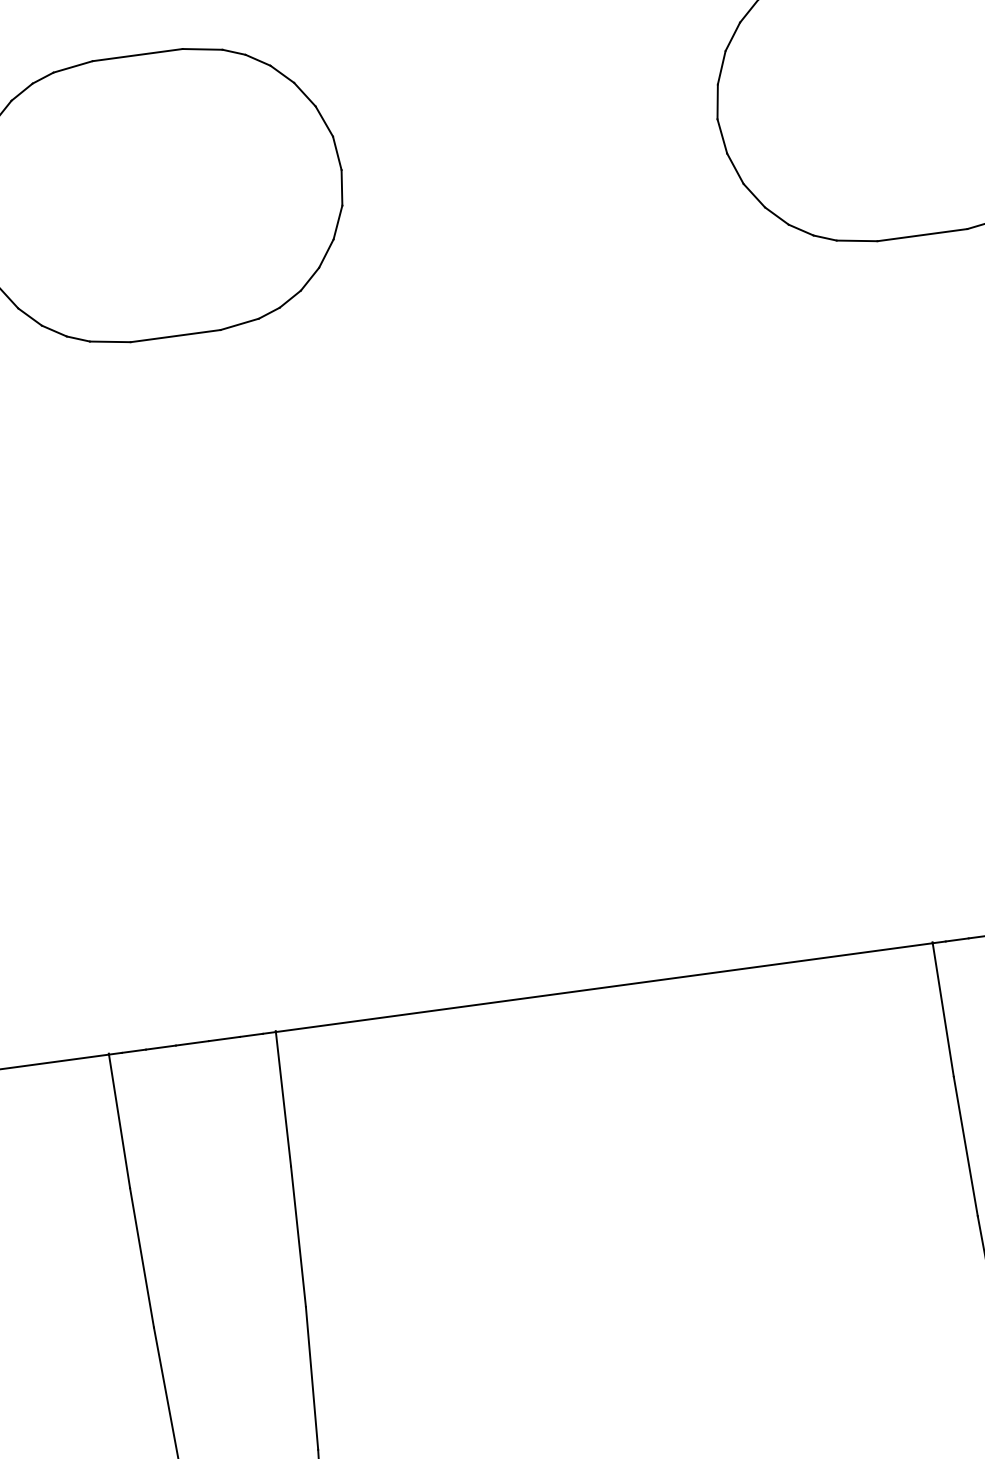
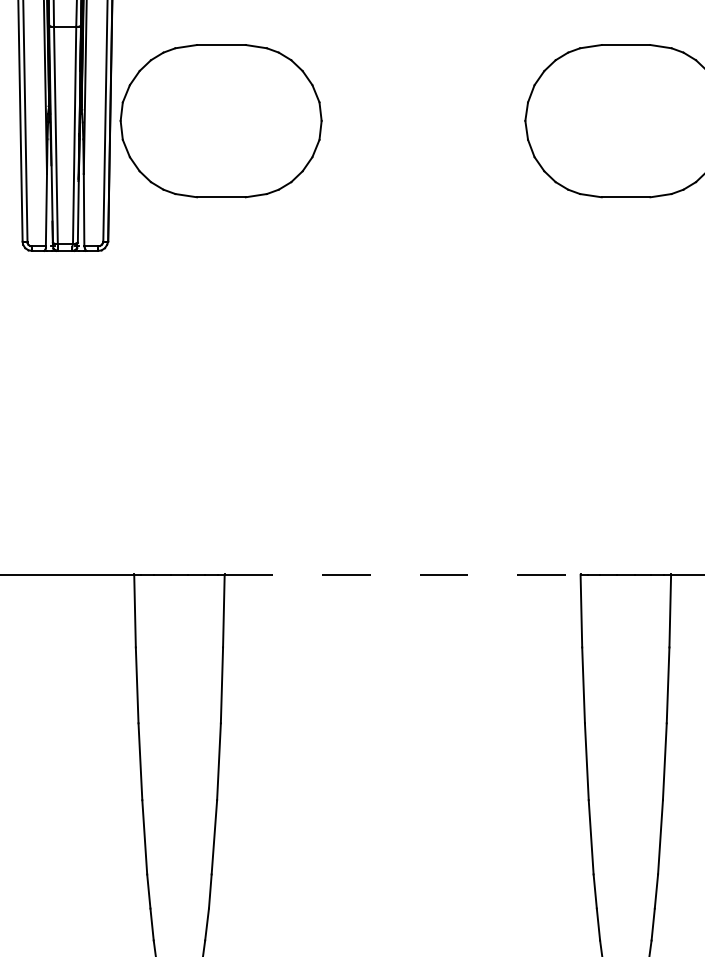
line: (603, 987) -> (402, 574), solid -> dashed

